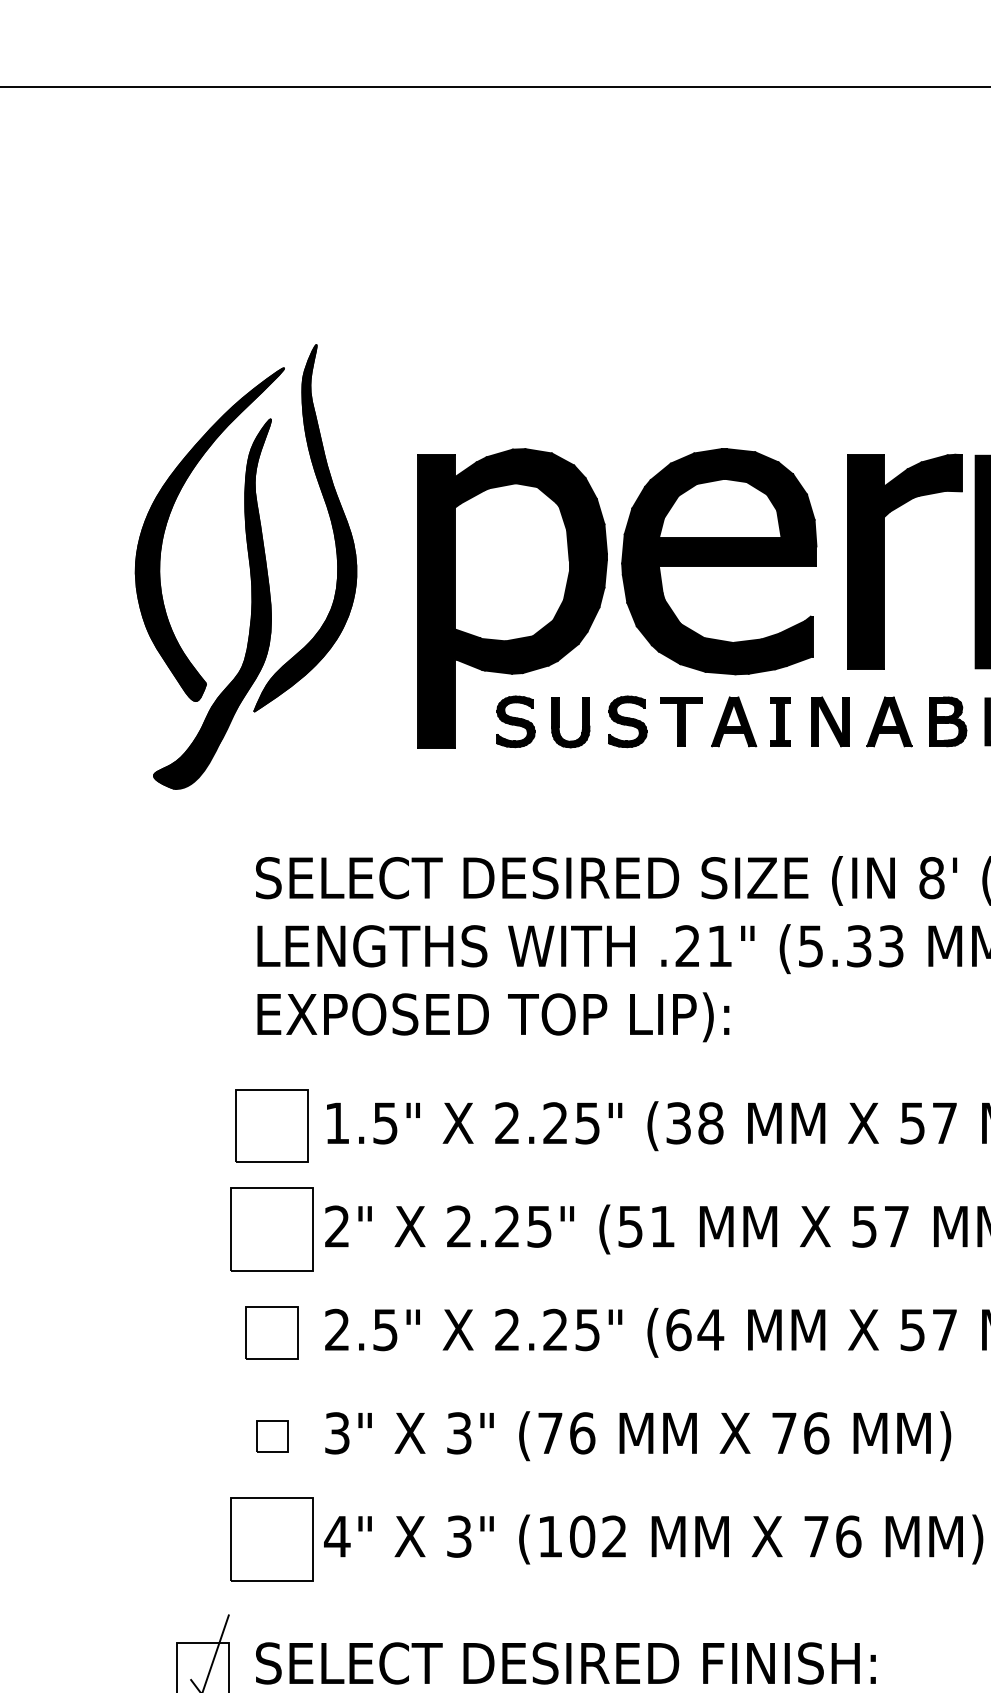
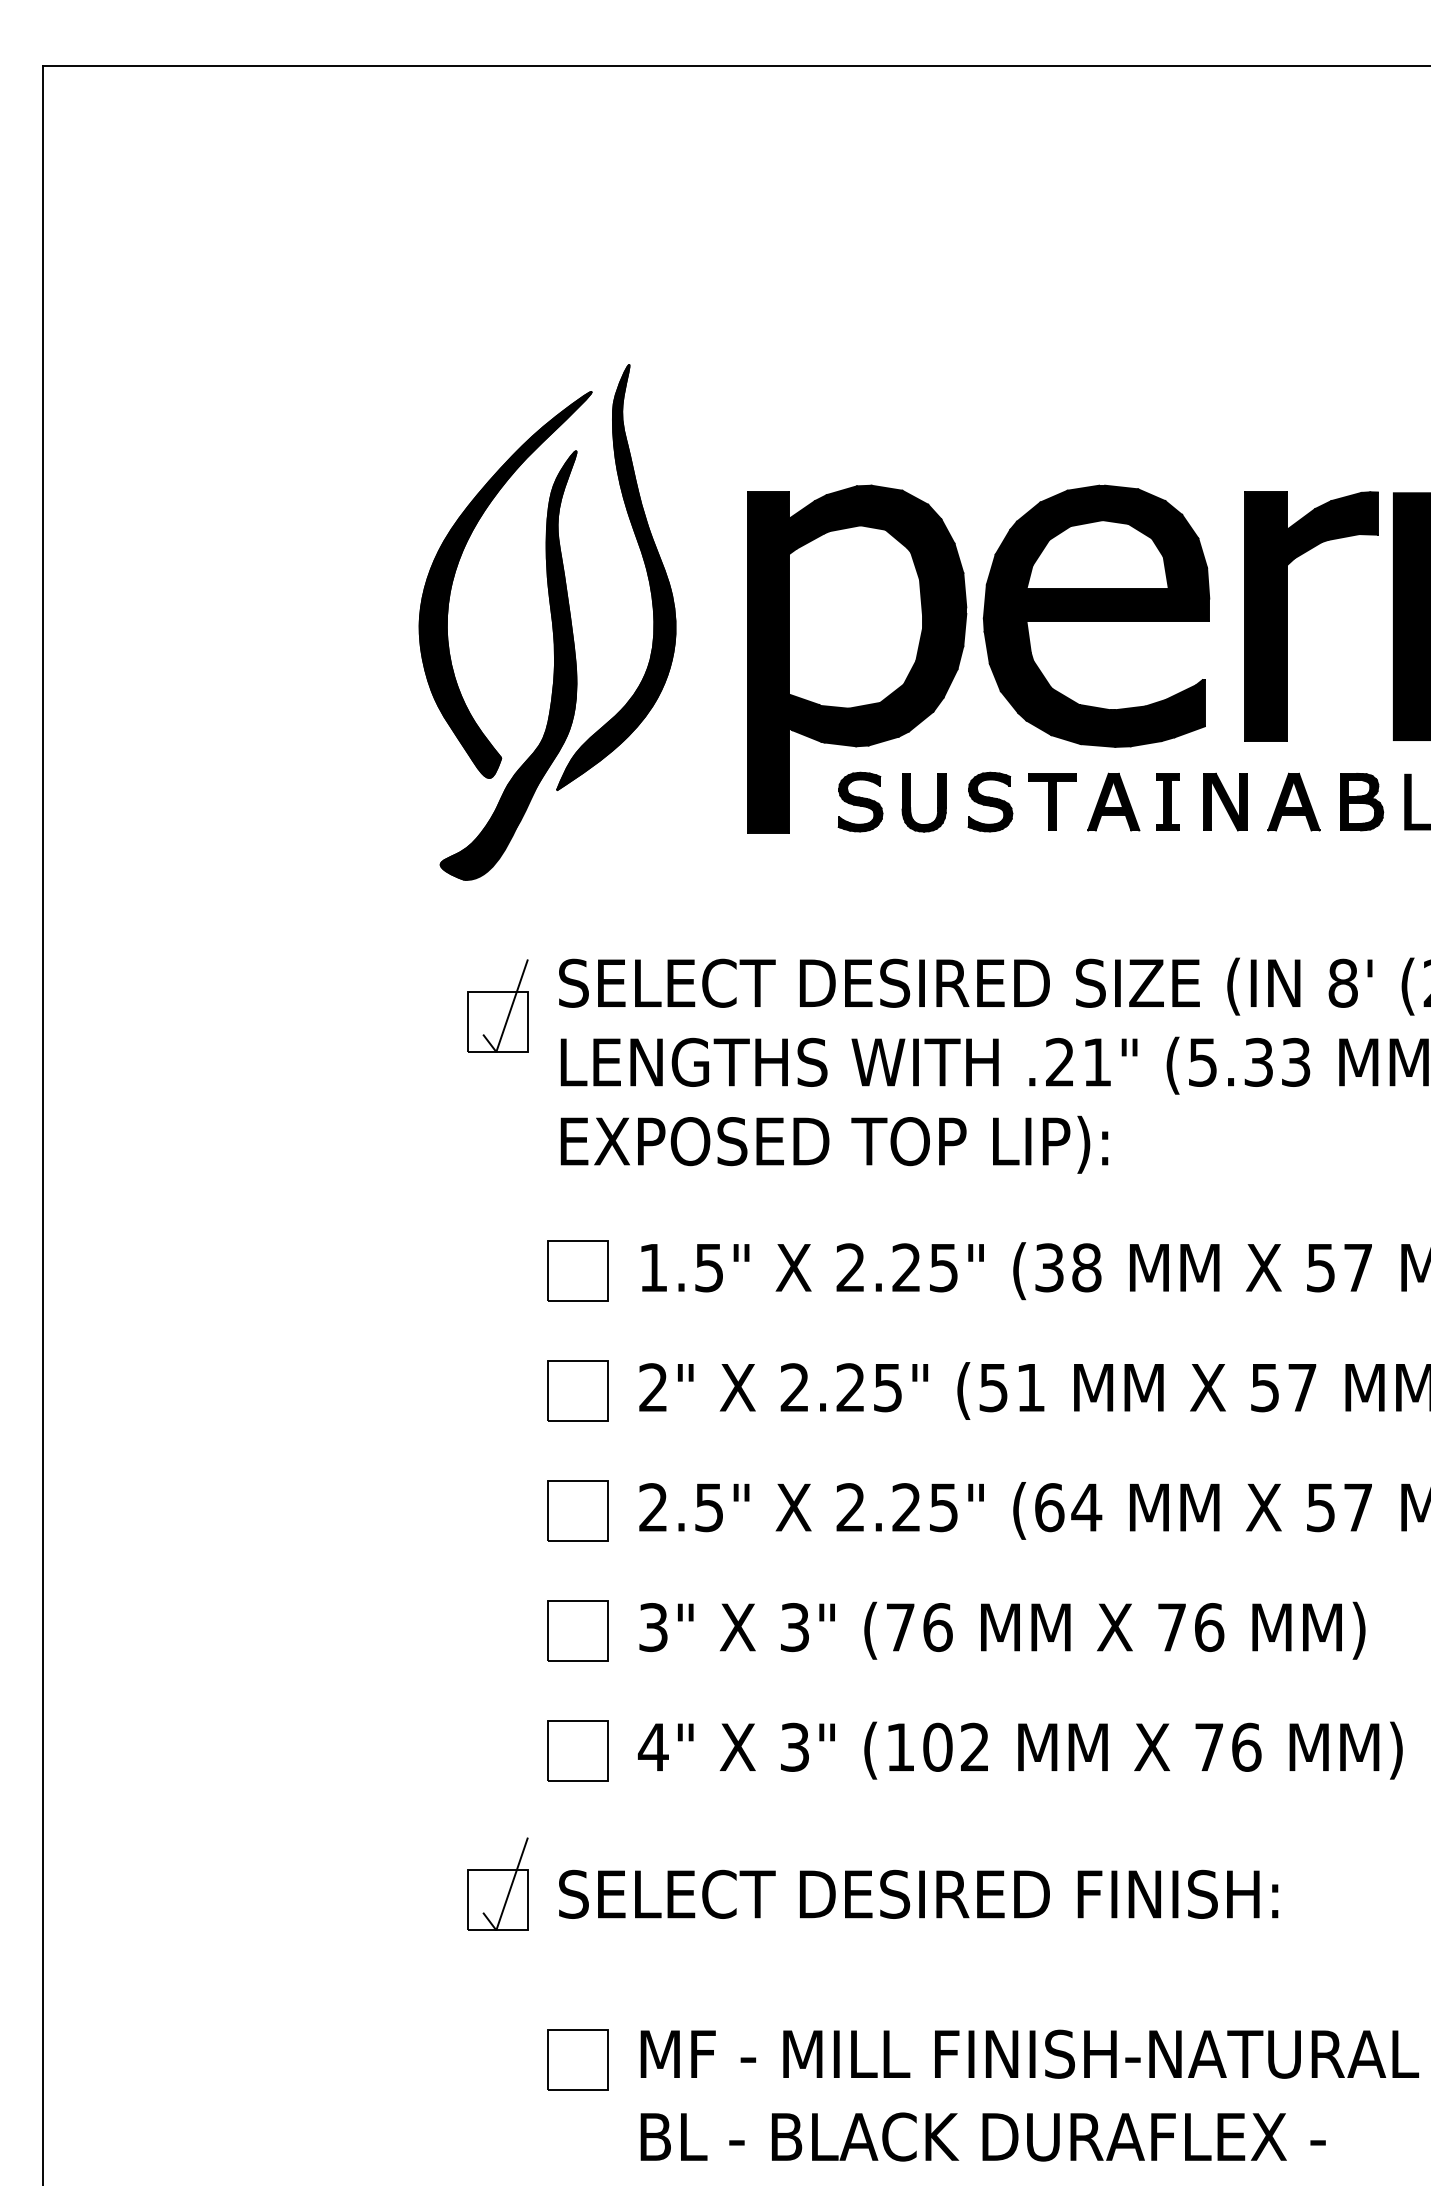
part: (202, 897) -> (497, 1005), added
part: (271, 1125) -> (577, 1270), size x0.71
part: (271, 1229) -> (577, 1390), size x0.62
part: (271, 1435) -> (577, 1630), size x1.67
part: (271, 1539) -> (577, 1750), size x0.62

